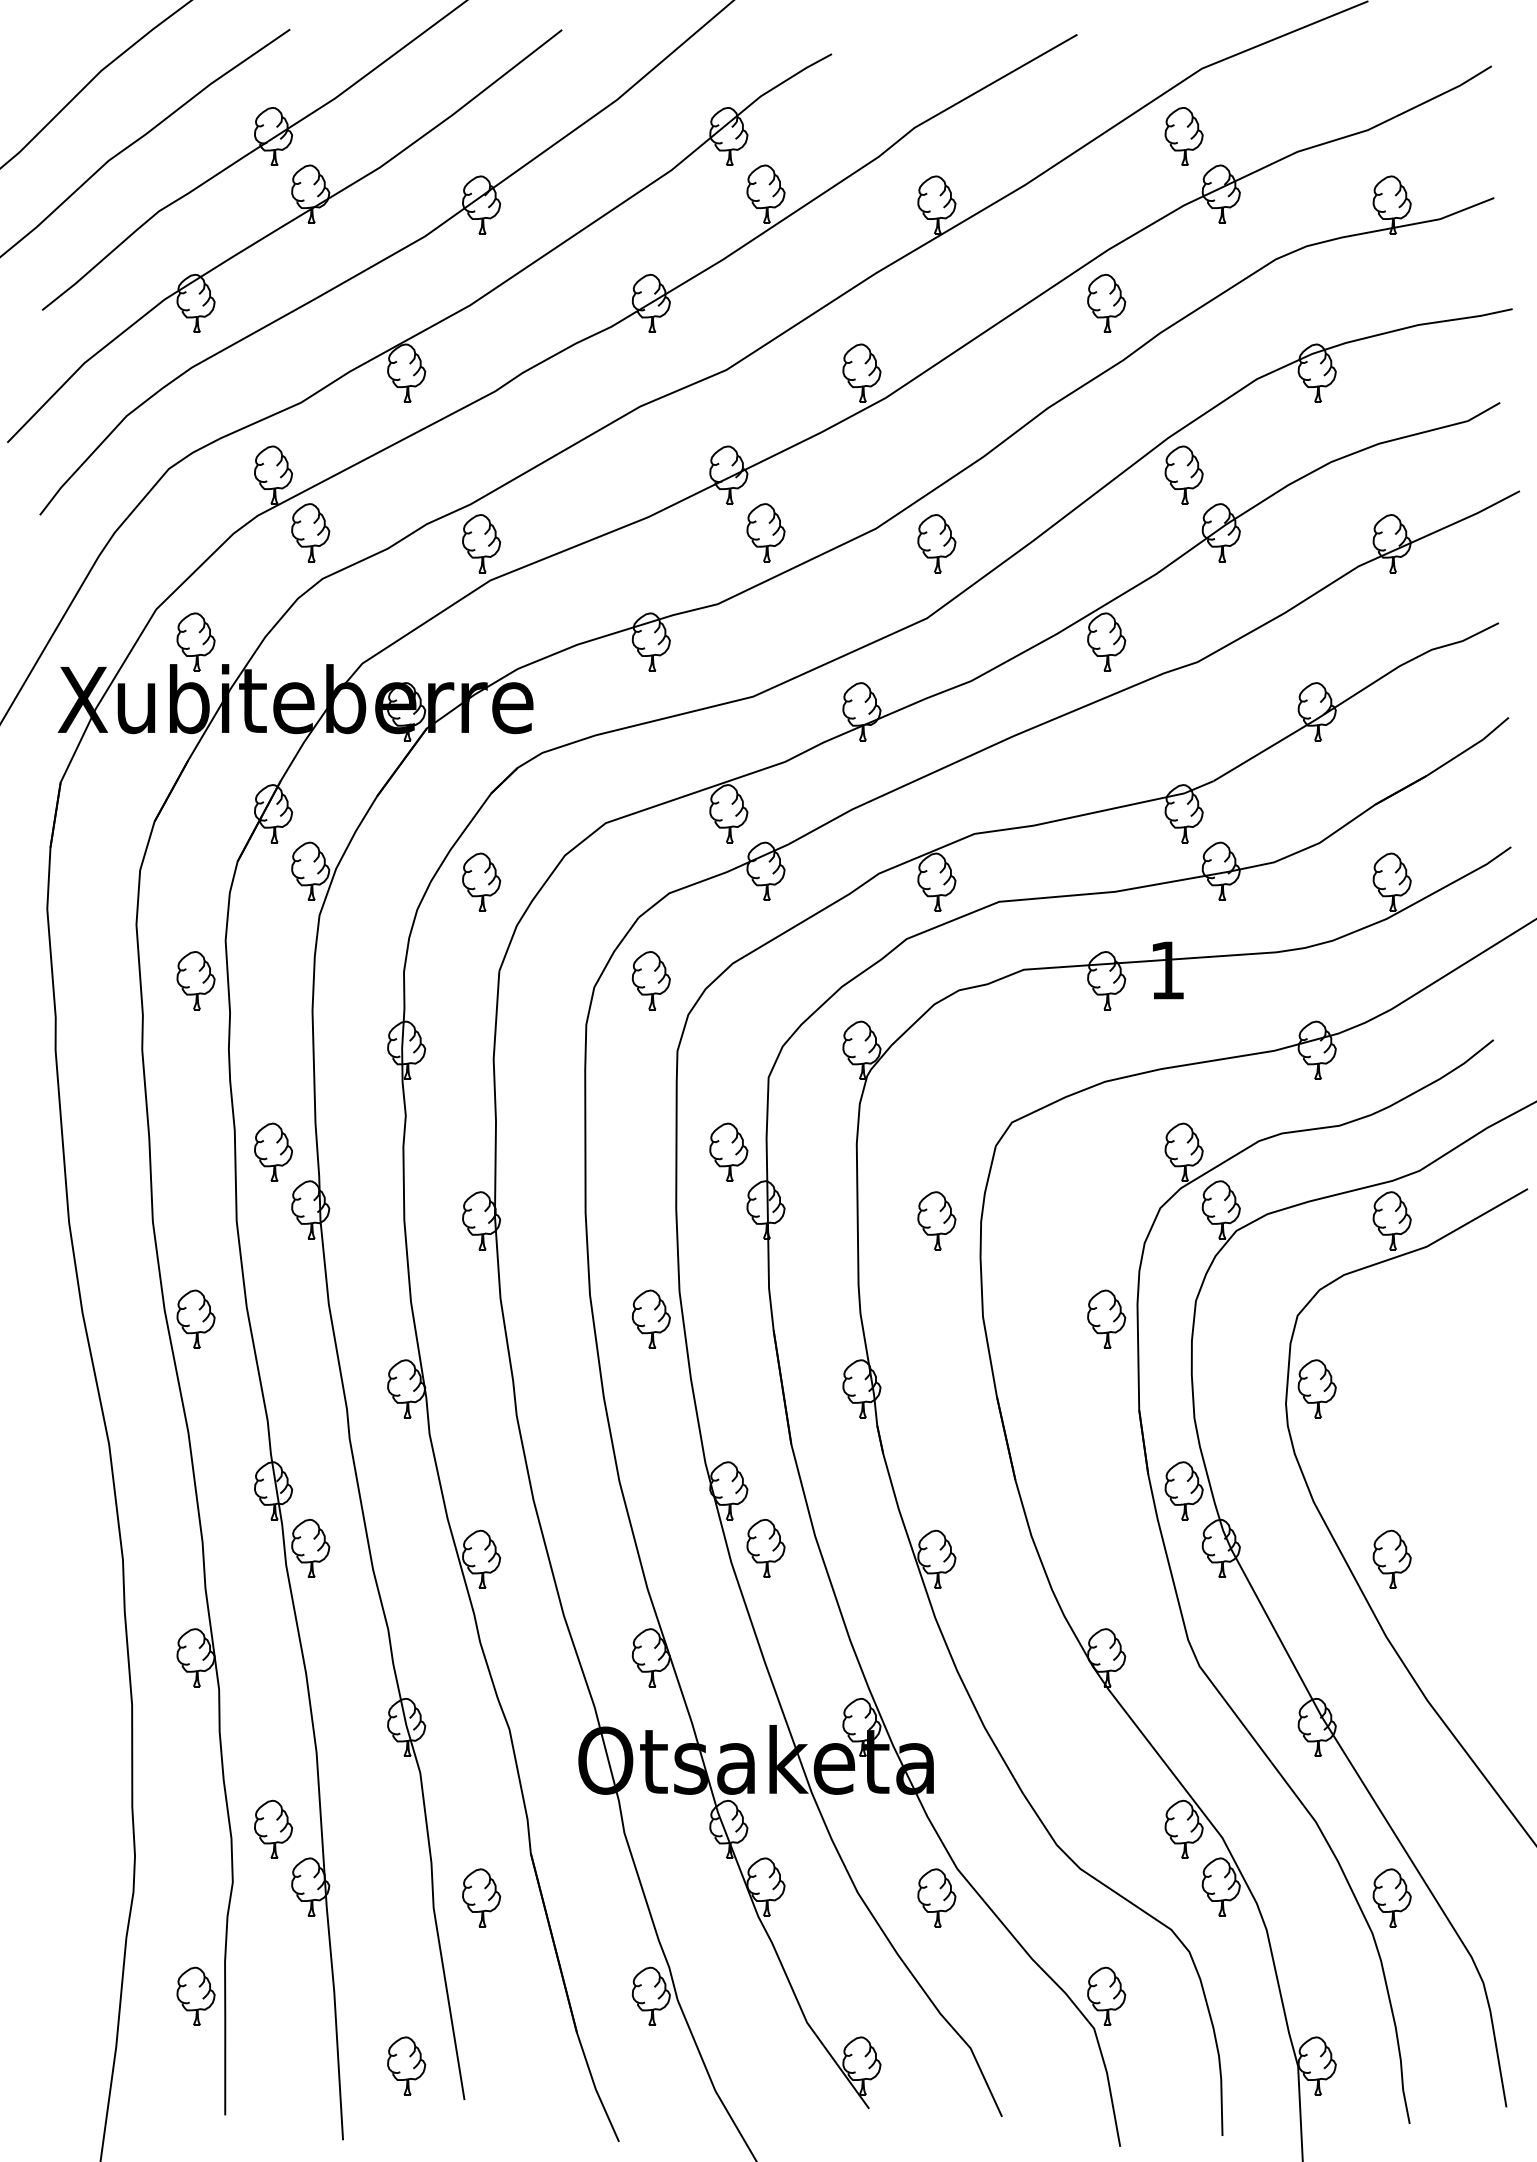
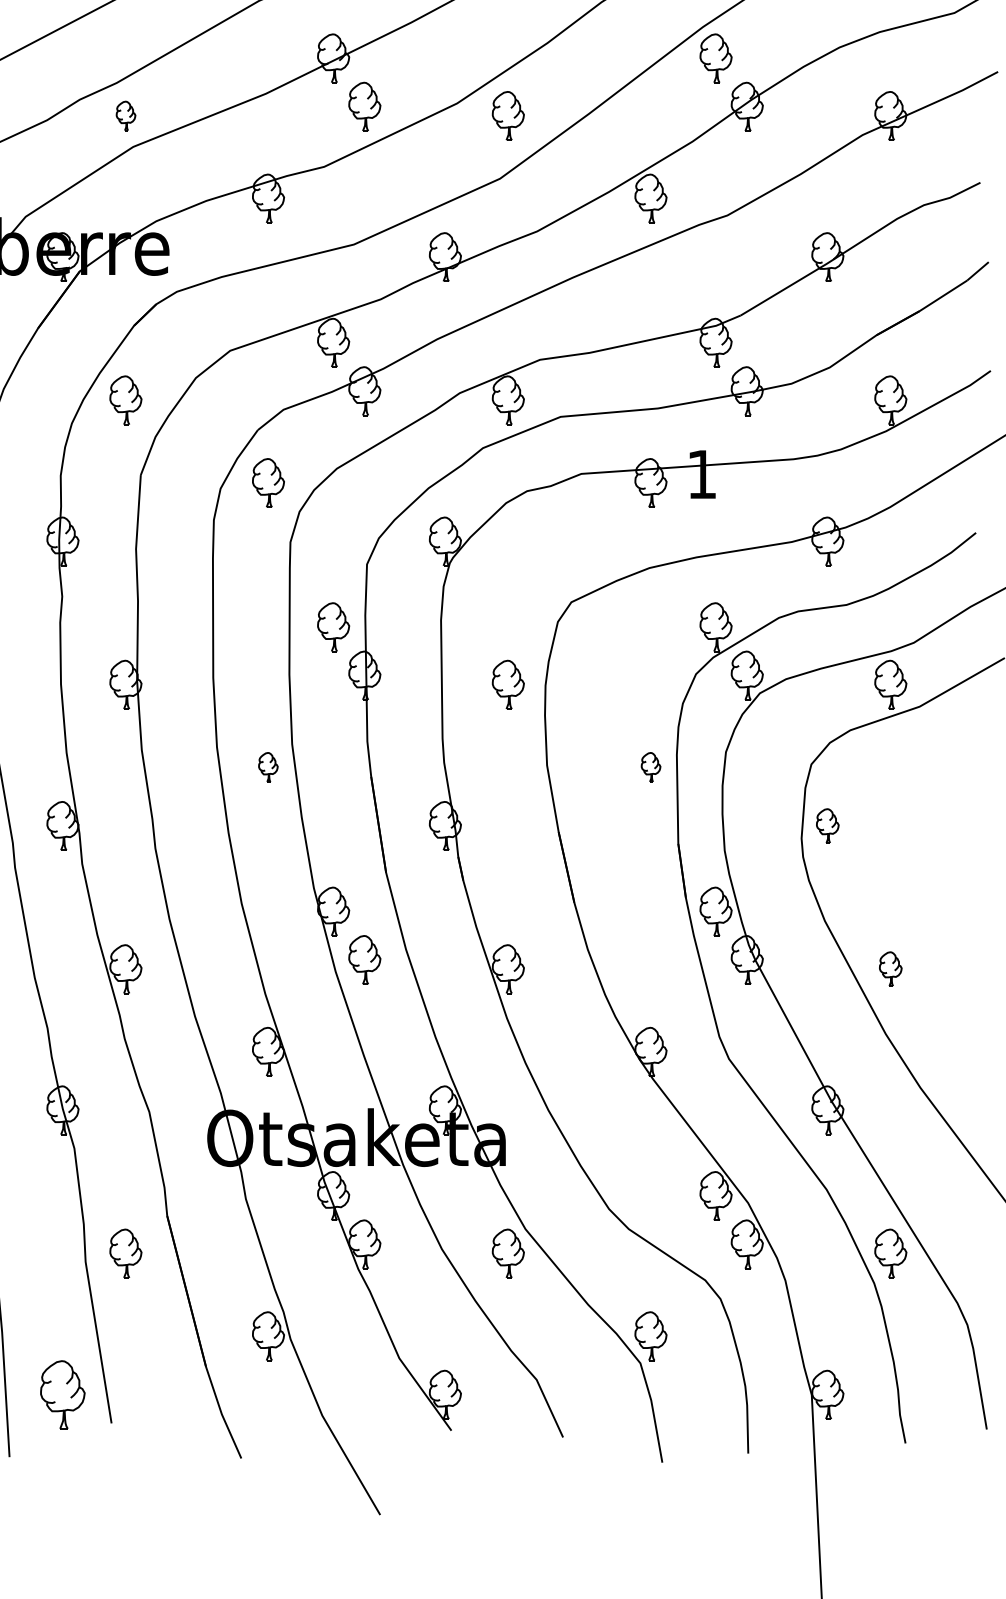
part: (481, 543) -> (125, 115), size x0.6
part: (650, 1318) -> (267, 766), size x0.6
part: (1106, 1318) -> (650, 766), size x0.6
part: (1316, 1388) -> (827, 825), size x0.7
part: (1391, 1558) -> (890, 968), size x0.7
part: (406, 2065) -> (62, 1394), size x1.4

